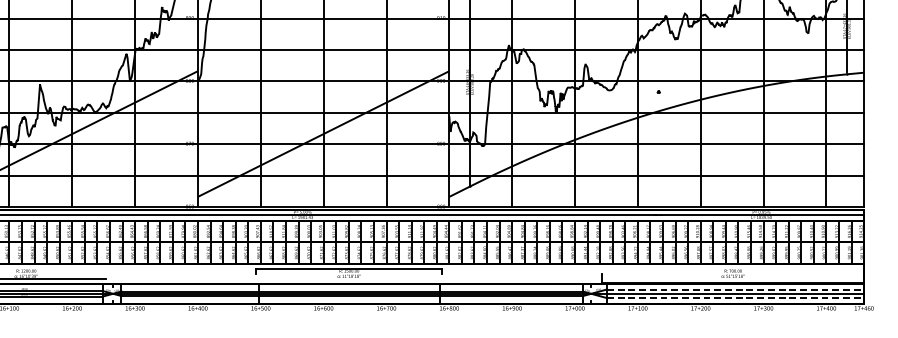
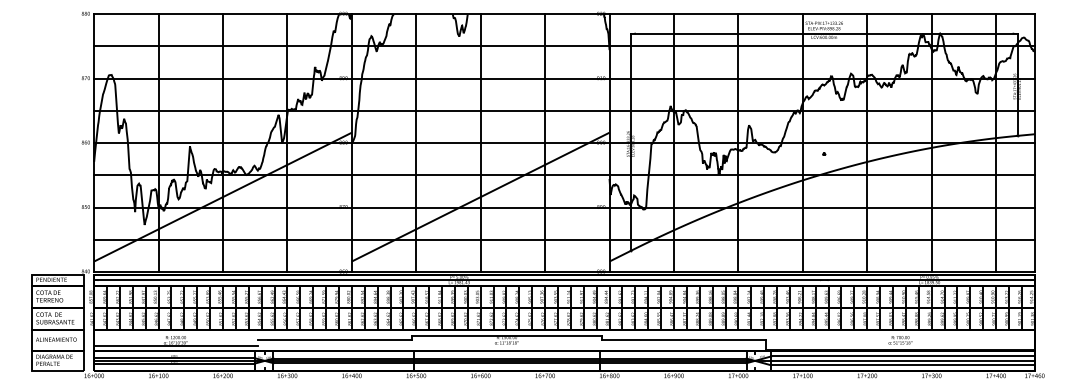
line: (181, 273) -> (334, 340), added
line: (522, 273) -> (684, 340), added
line: (735, 289) -> (902, 356), dashed -> solid
line: (735, 298) -> (902, 365), dashed -> solid

